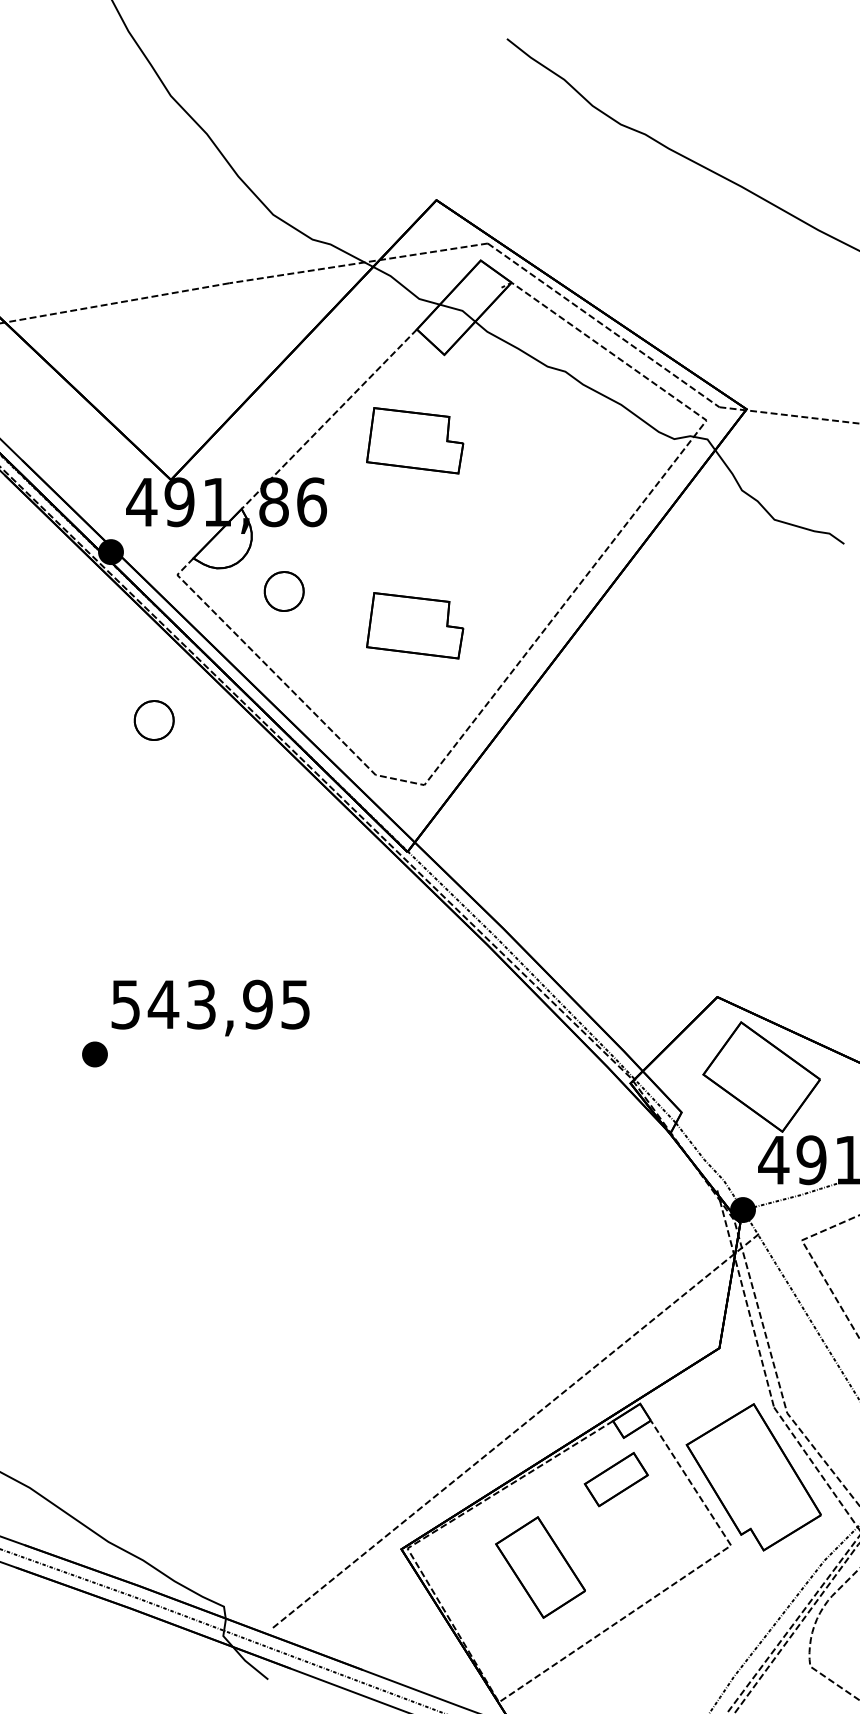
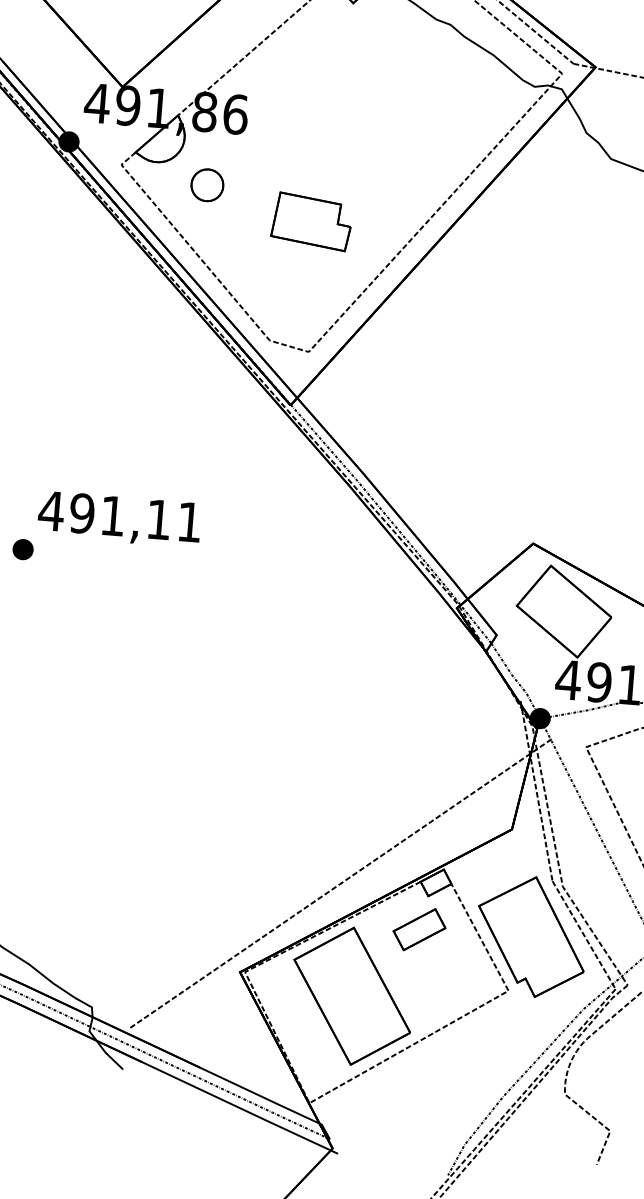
part: (415, 440) -> (324, 71), removed
part: (153, 720) -> (92, 281), removed
text: (209, 1004) -> (119, 516), 543,95 -> 491,11
part: (540, 1567) -> (352, 996), size x1.67

